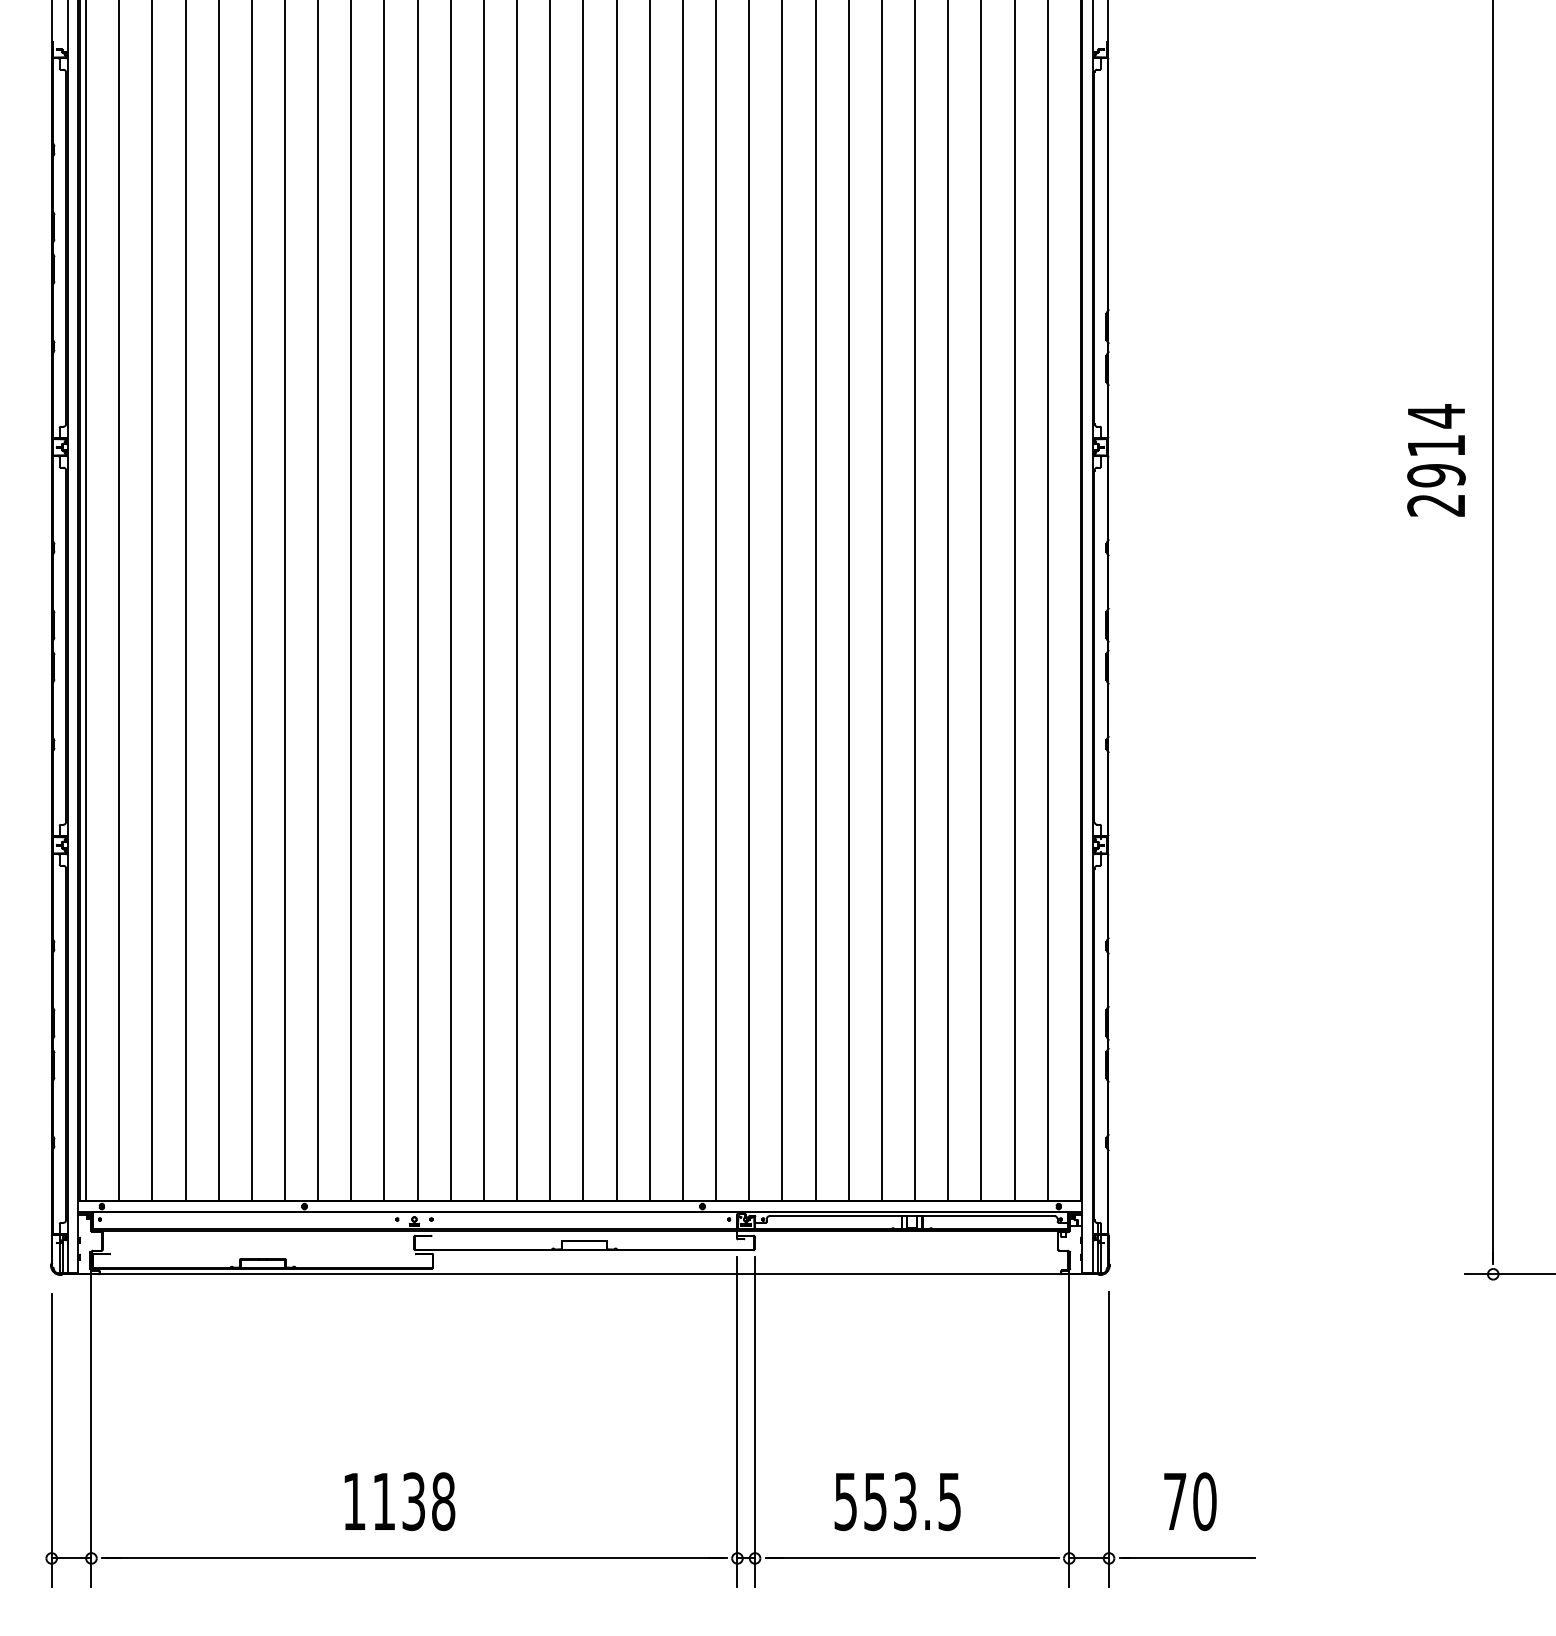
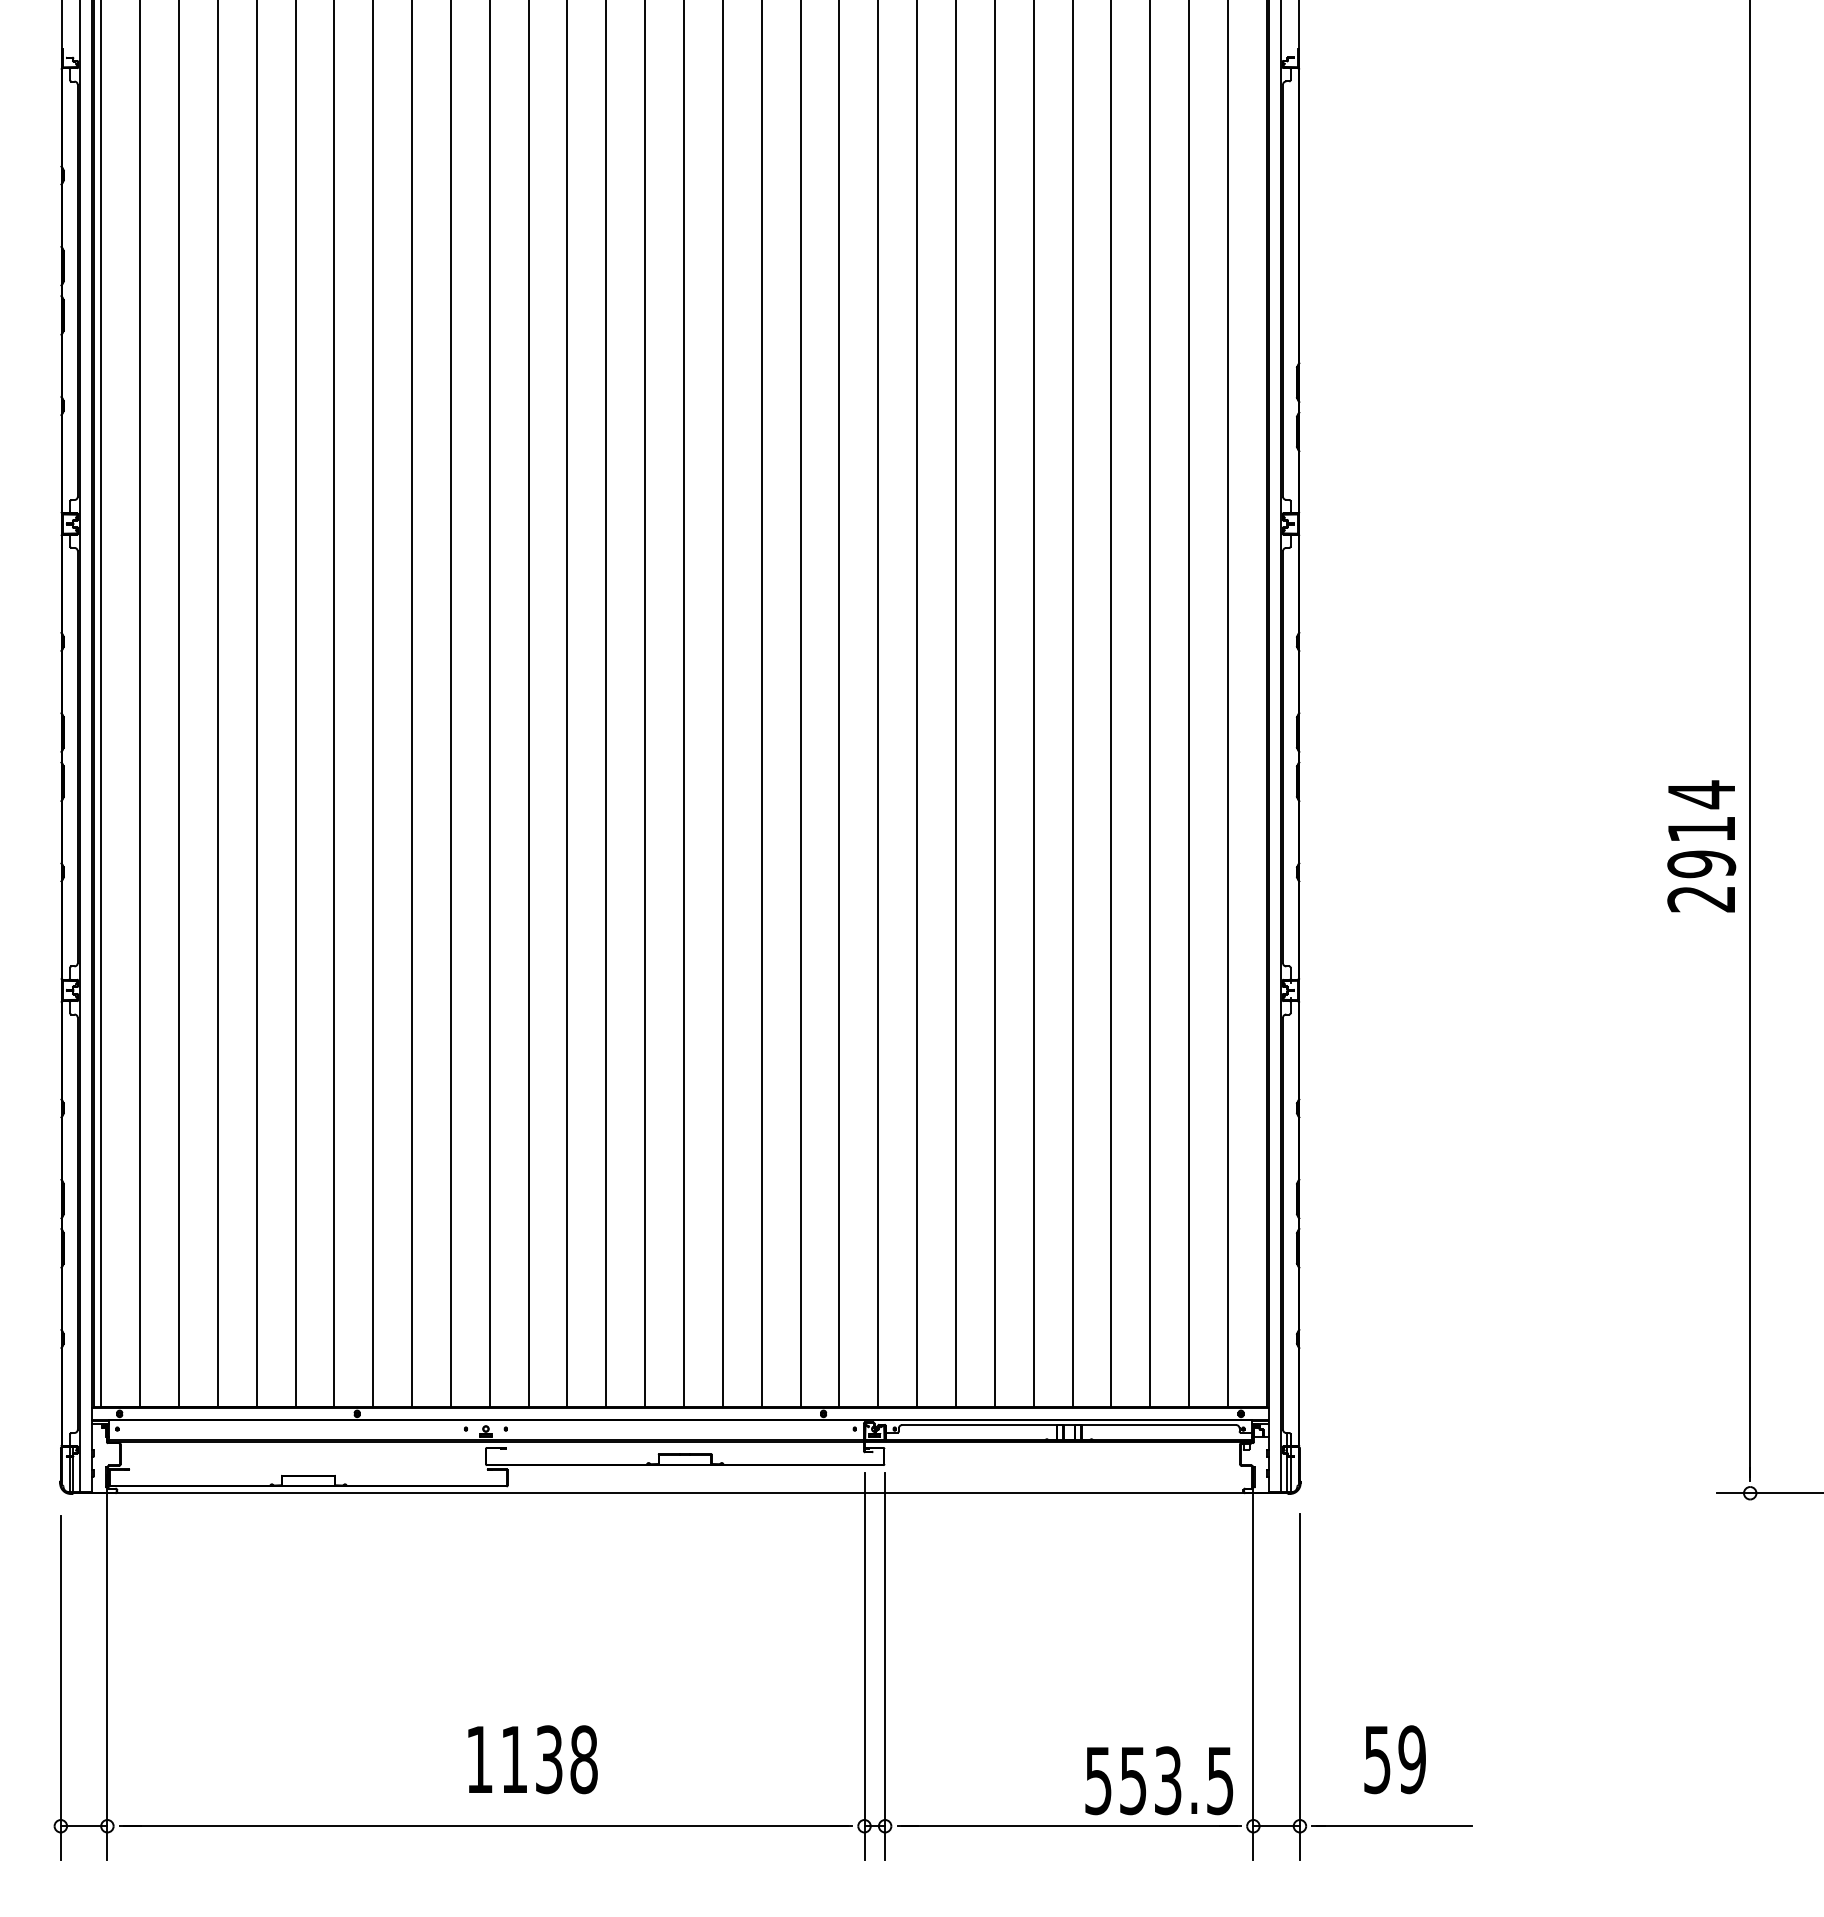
text: (1436, 460) -> (1701, 846), moved
text: (399, 1501) -> (532, 1759), moved
text: (897, 1501) -> (1159, 1780), moved
text: (1190, 1501) -> (1395, 1759), 70 -> 59

